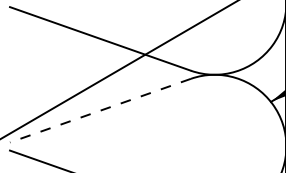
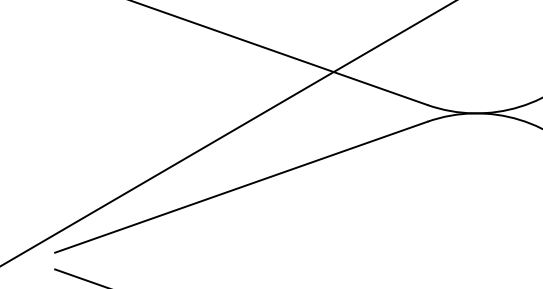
line: (100, 110) -> (241, 186), dashed -> solid

